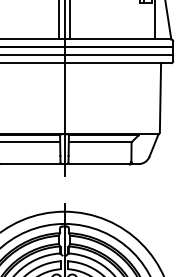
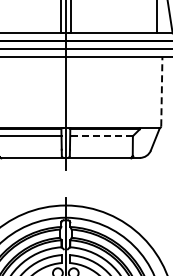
line: (160, 97) -> (161, 91), solid -> dashed
line: (99, 142) -> (100, 136), solid -> dashed

